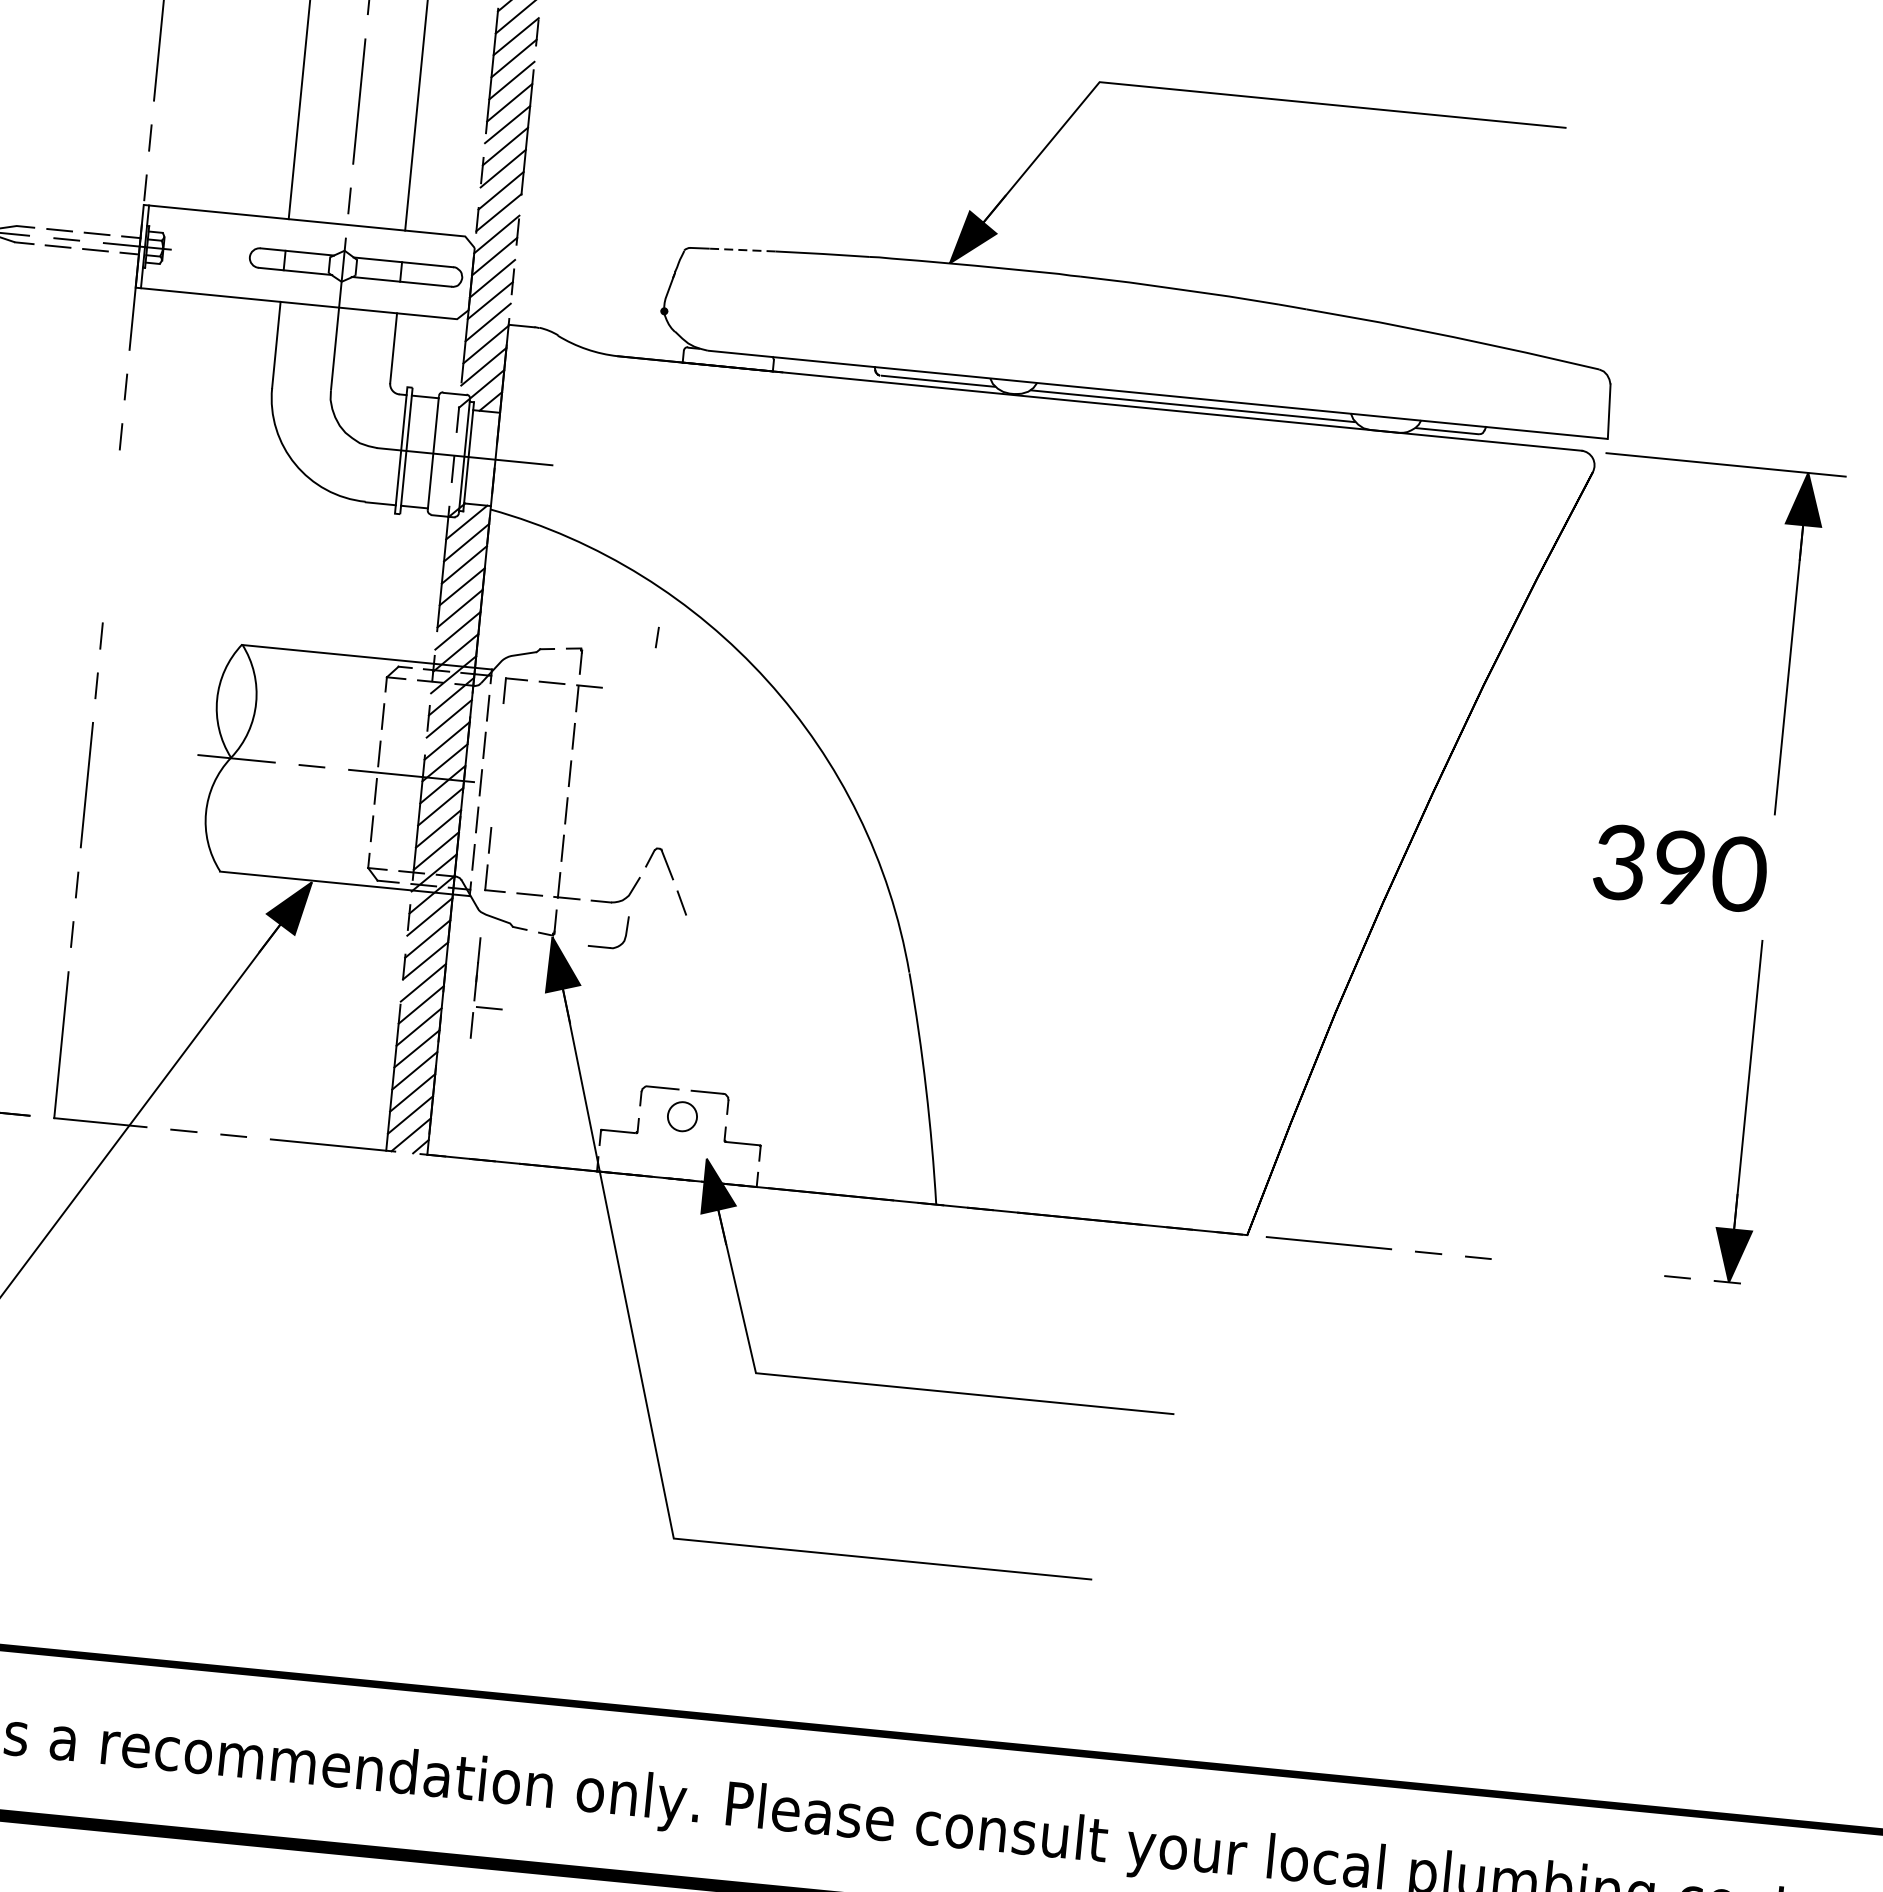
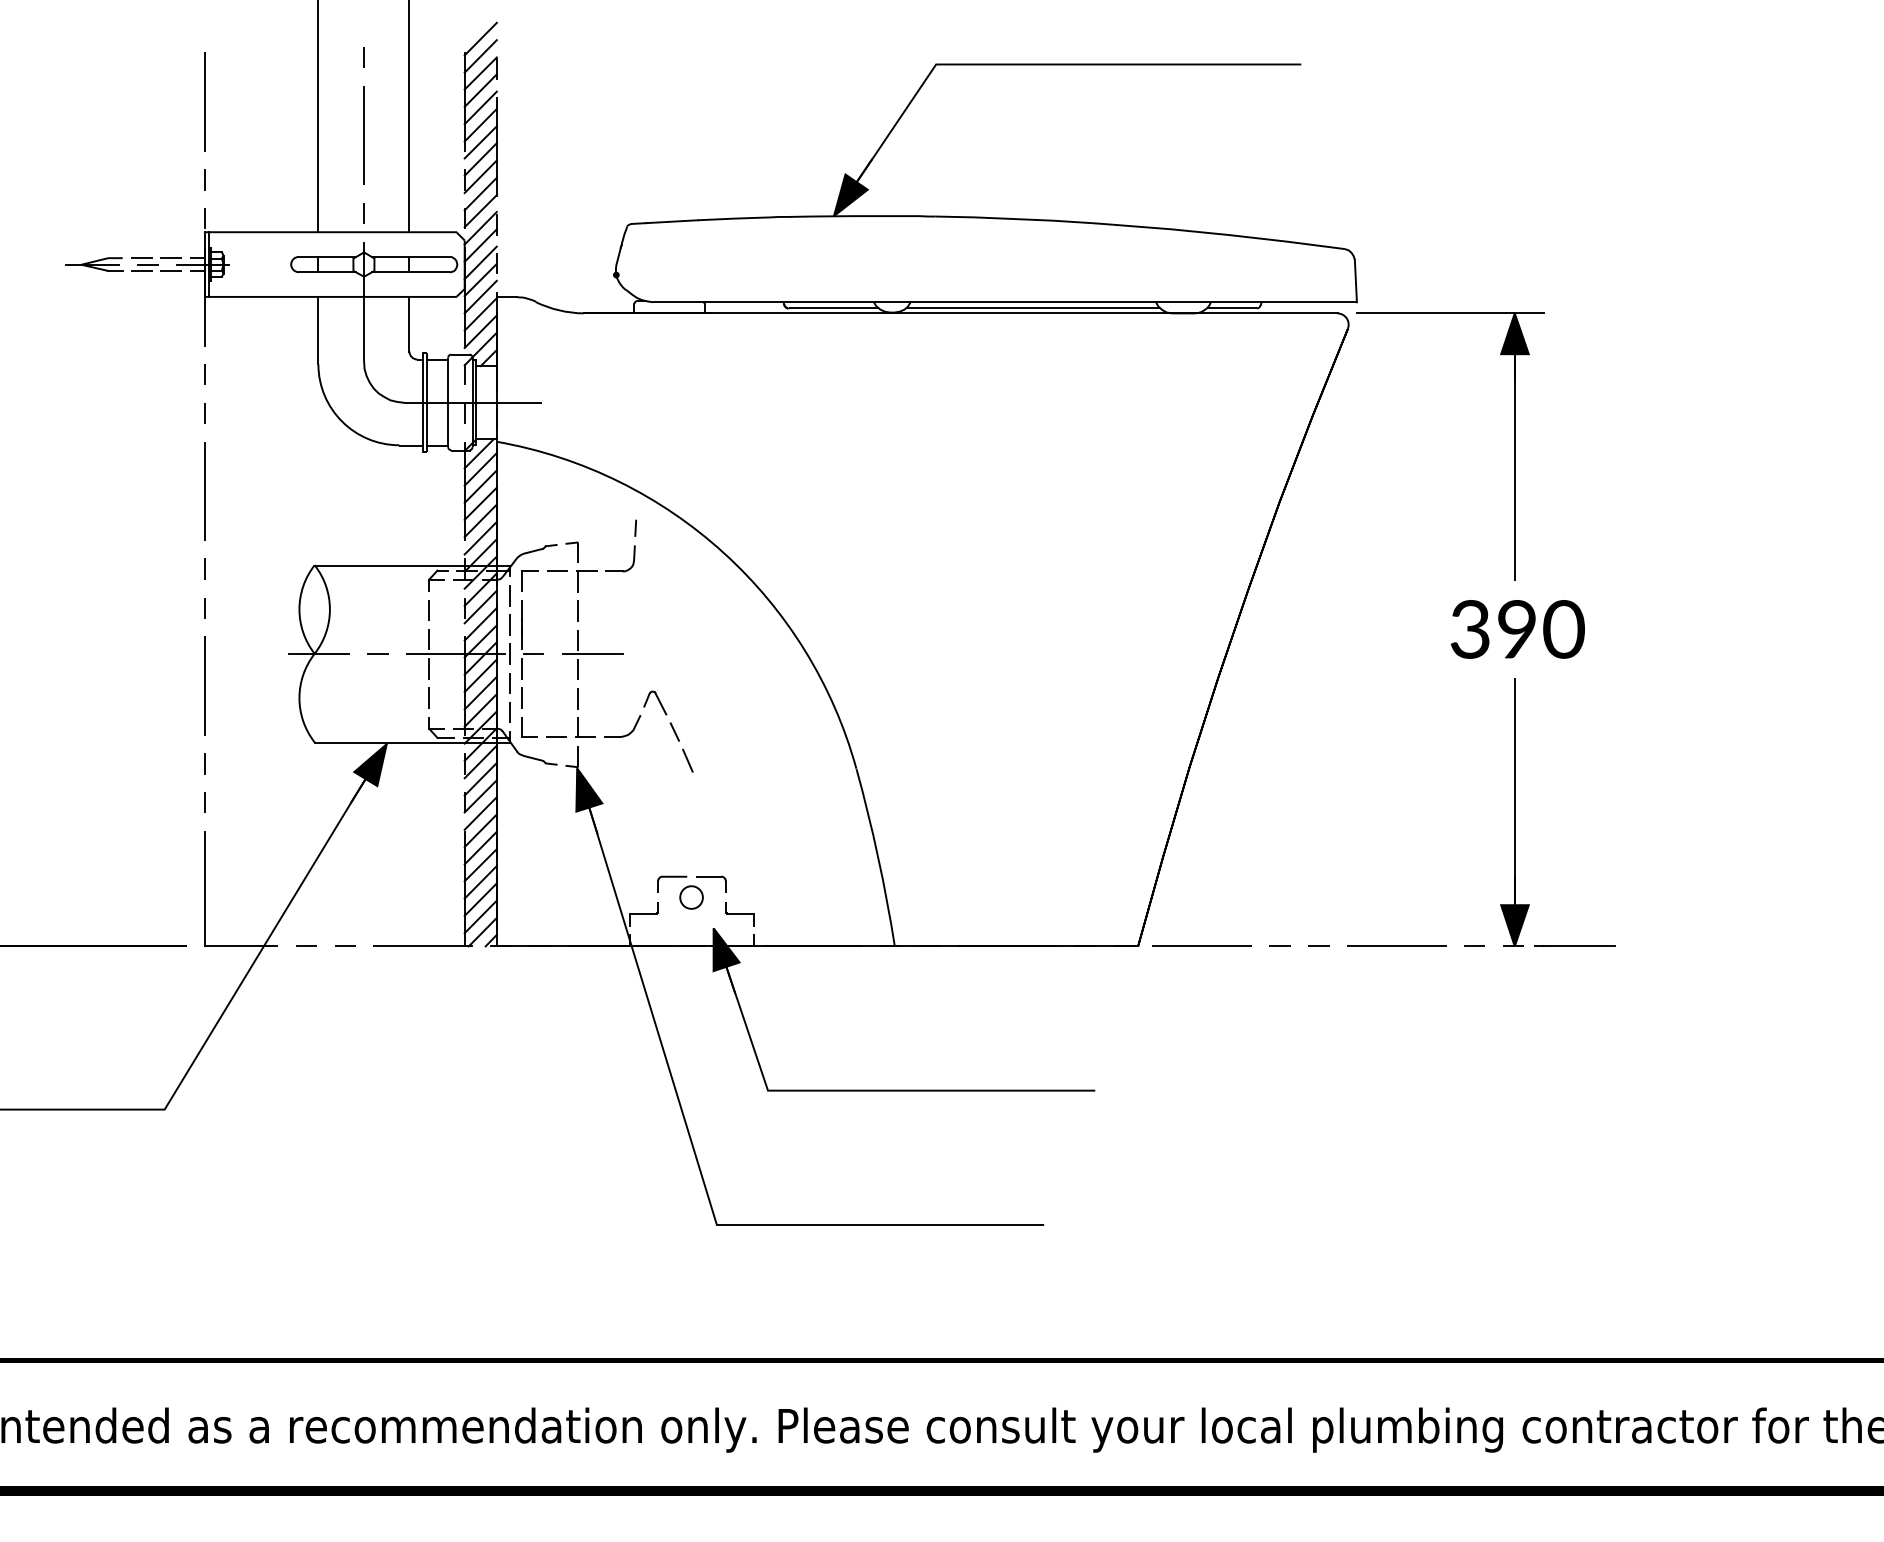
line: (741, 249) -> (671, 221), dashed -> solid
line: (111, 536) -> (205, 491), added
line: (586, 793) -> (592, 654), added
text: (1680, 868) -> (1517, 629), moved
line: (694, 940) -> (687, 760), added
part: (607, 946) -> (620, 570), moved
part: (476, 988) -> (522, 639), moved
line: (1577, 1267) -> (1396, 946), added
line: (1805, 1288) -> (1574, 945), added

